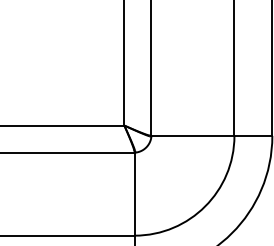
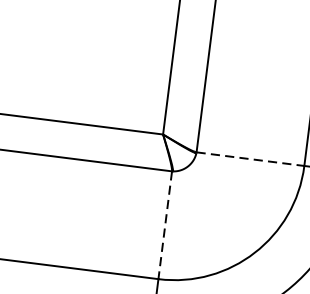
line: (193, 135) -> (251, 158), solid -> dashed
line: (134, 194) -> (164, 225), solid -> dashed

